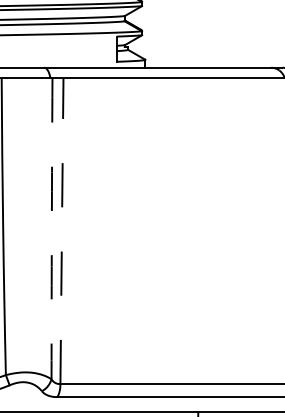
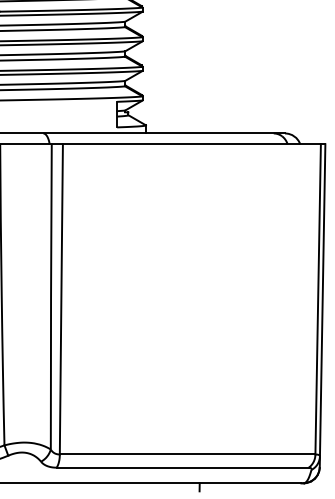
arc: (52, 228) -> (51, 296), dashed -> solid
line: (62, 230) -> (61, 298), dashed -> solid

